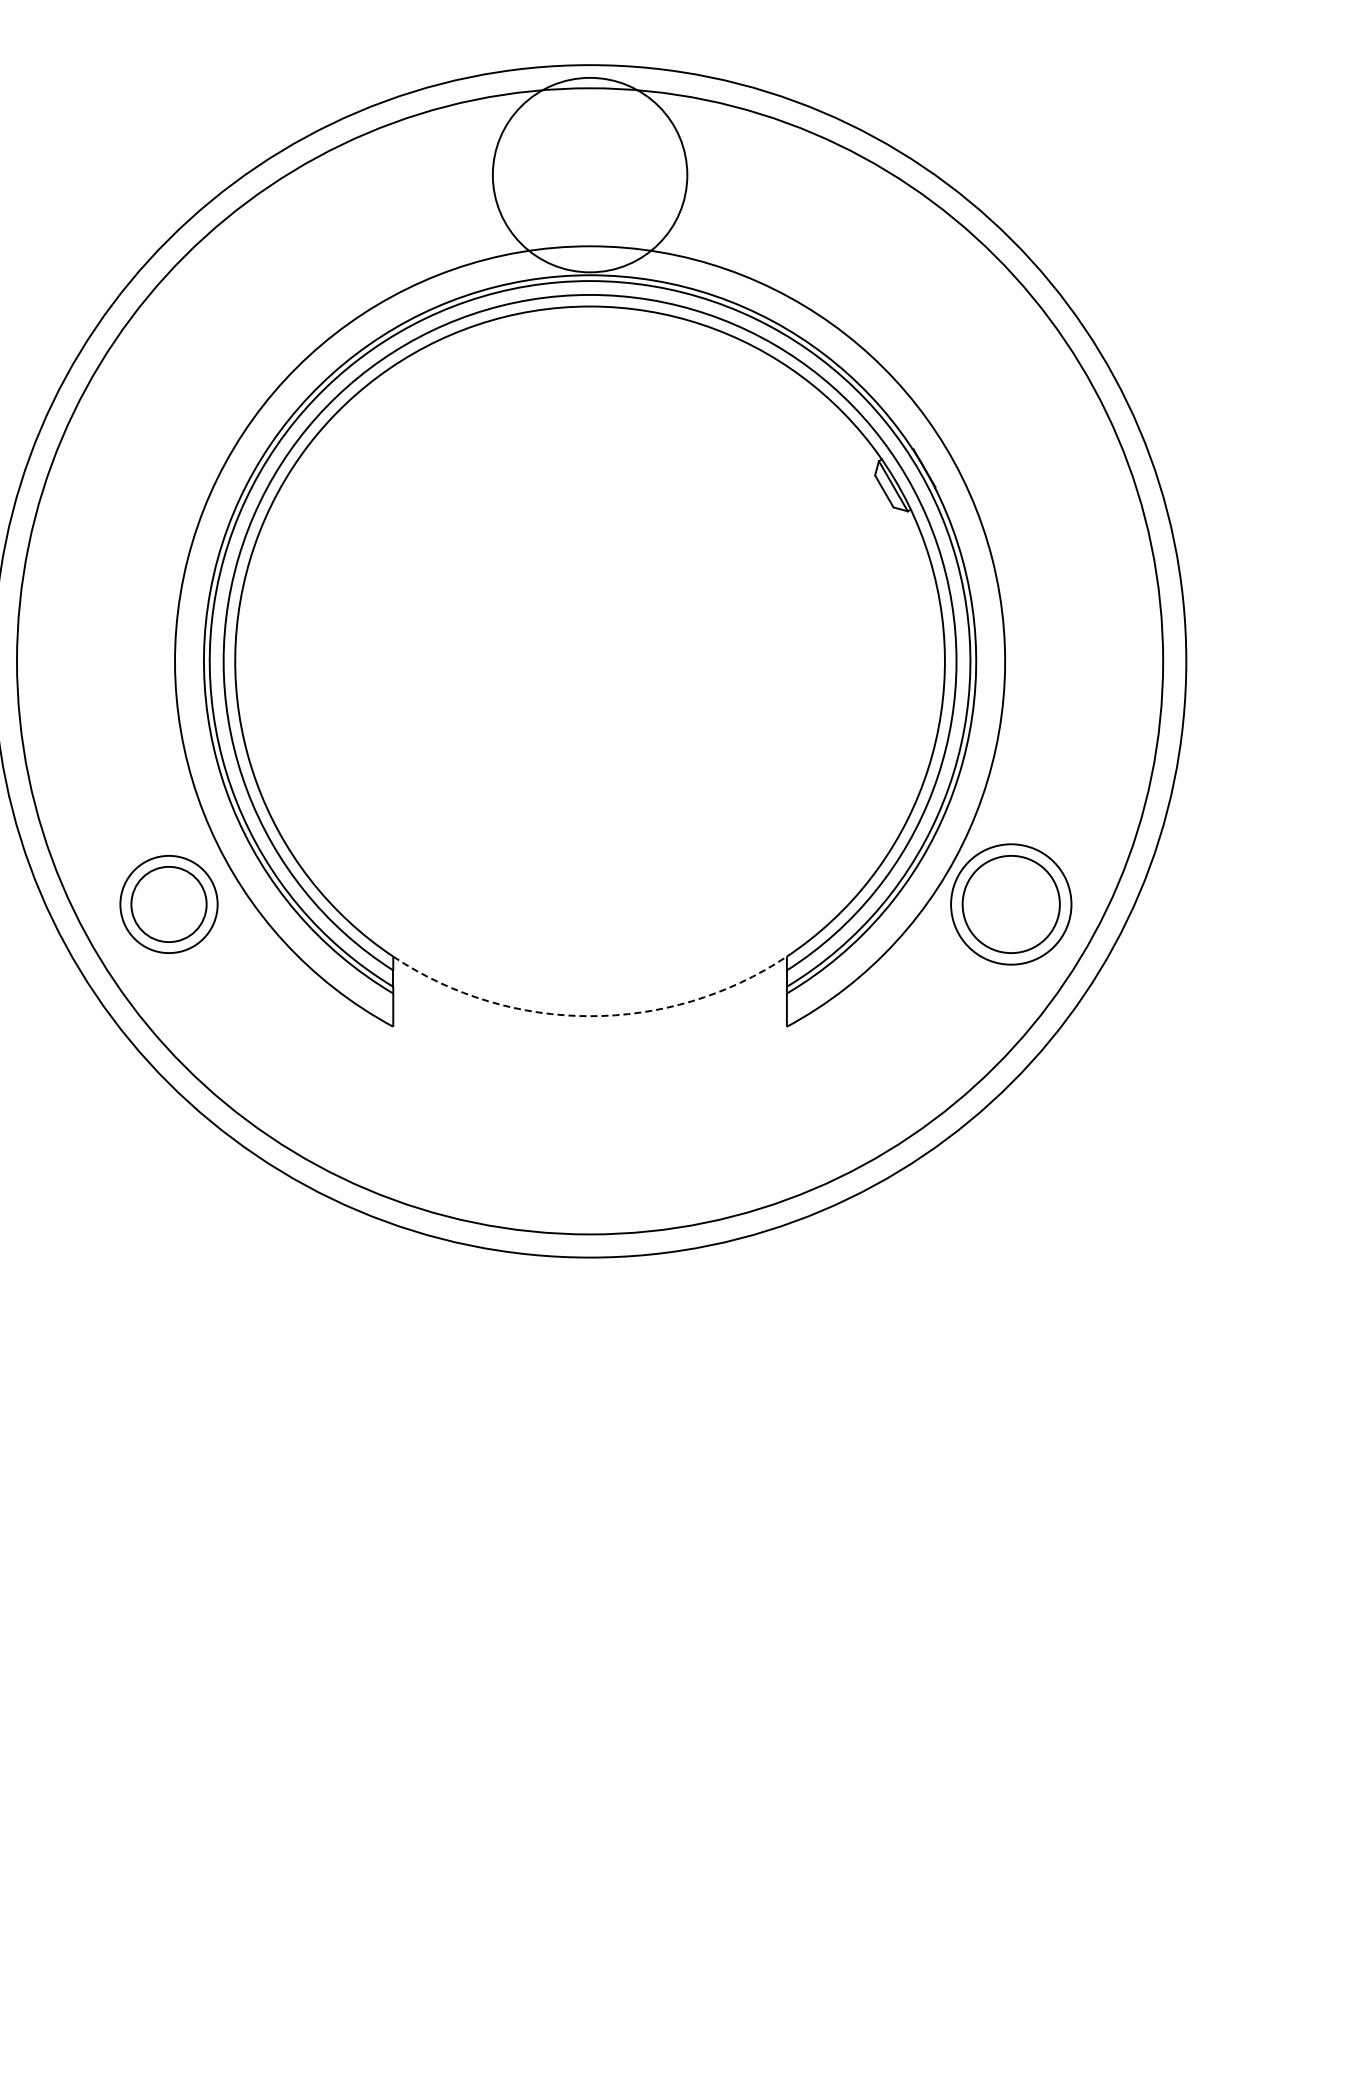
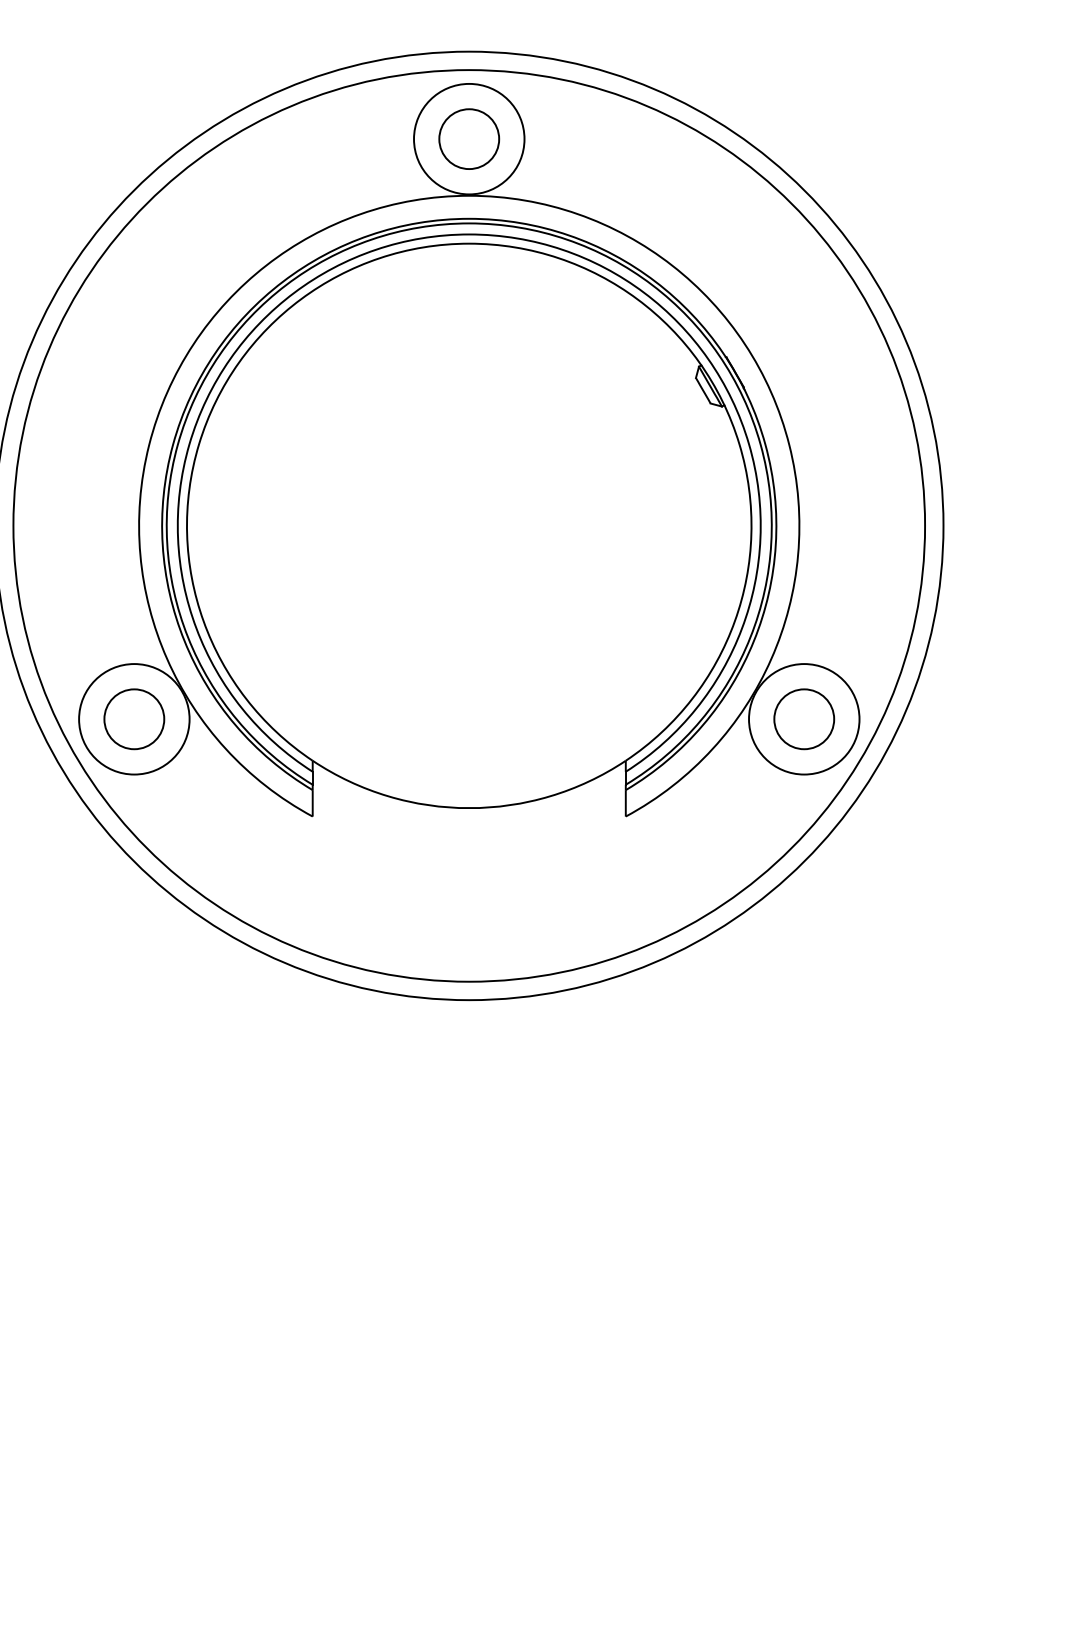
circle: (589, 174) -> (468, 138), added
circle: (589, 174) -> (468, 138), size x0.71
circle: (168, 904) -> (133, 719), size x1.43
circle: (1010, 904) -> (803, 719), size x0.62
circle: (1010, 904) -> (803, 719), size x1.43
arc: (590, 1016) -> (469, 808), dashed -> solid

